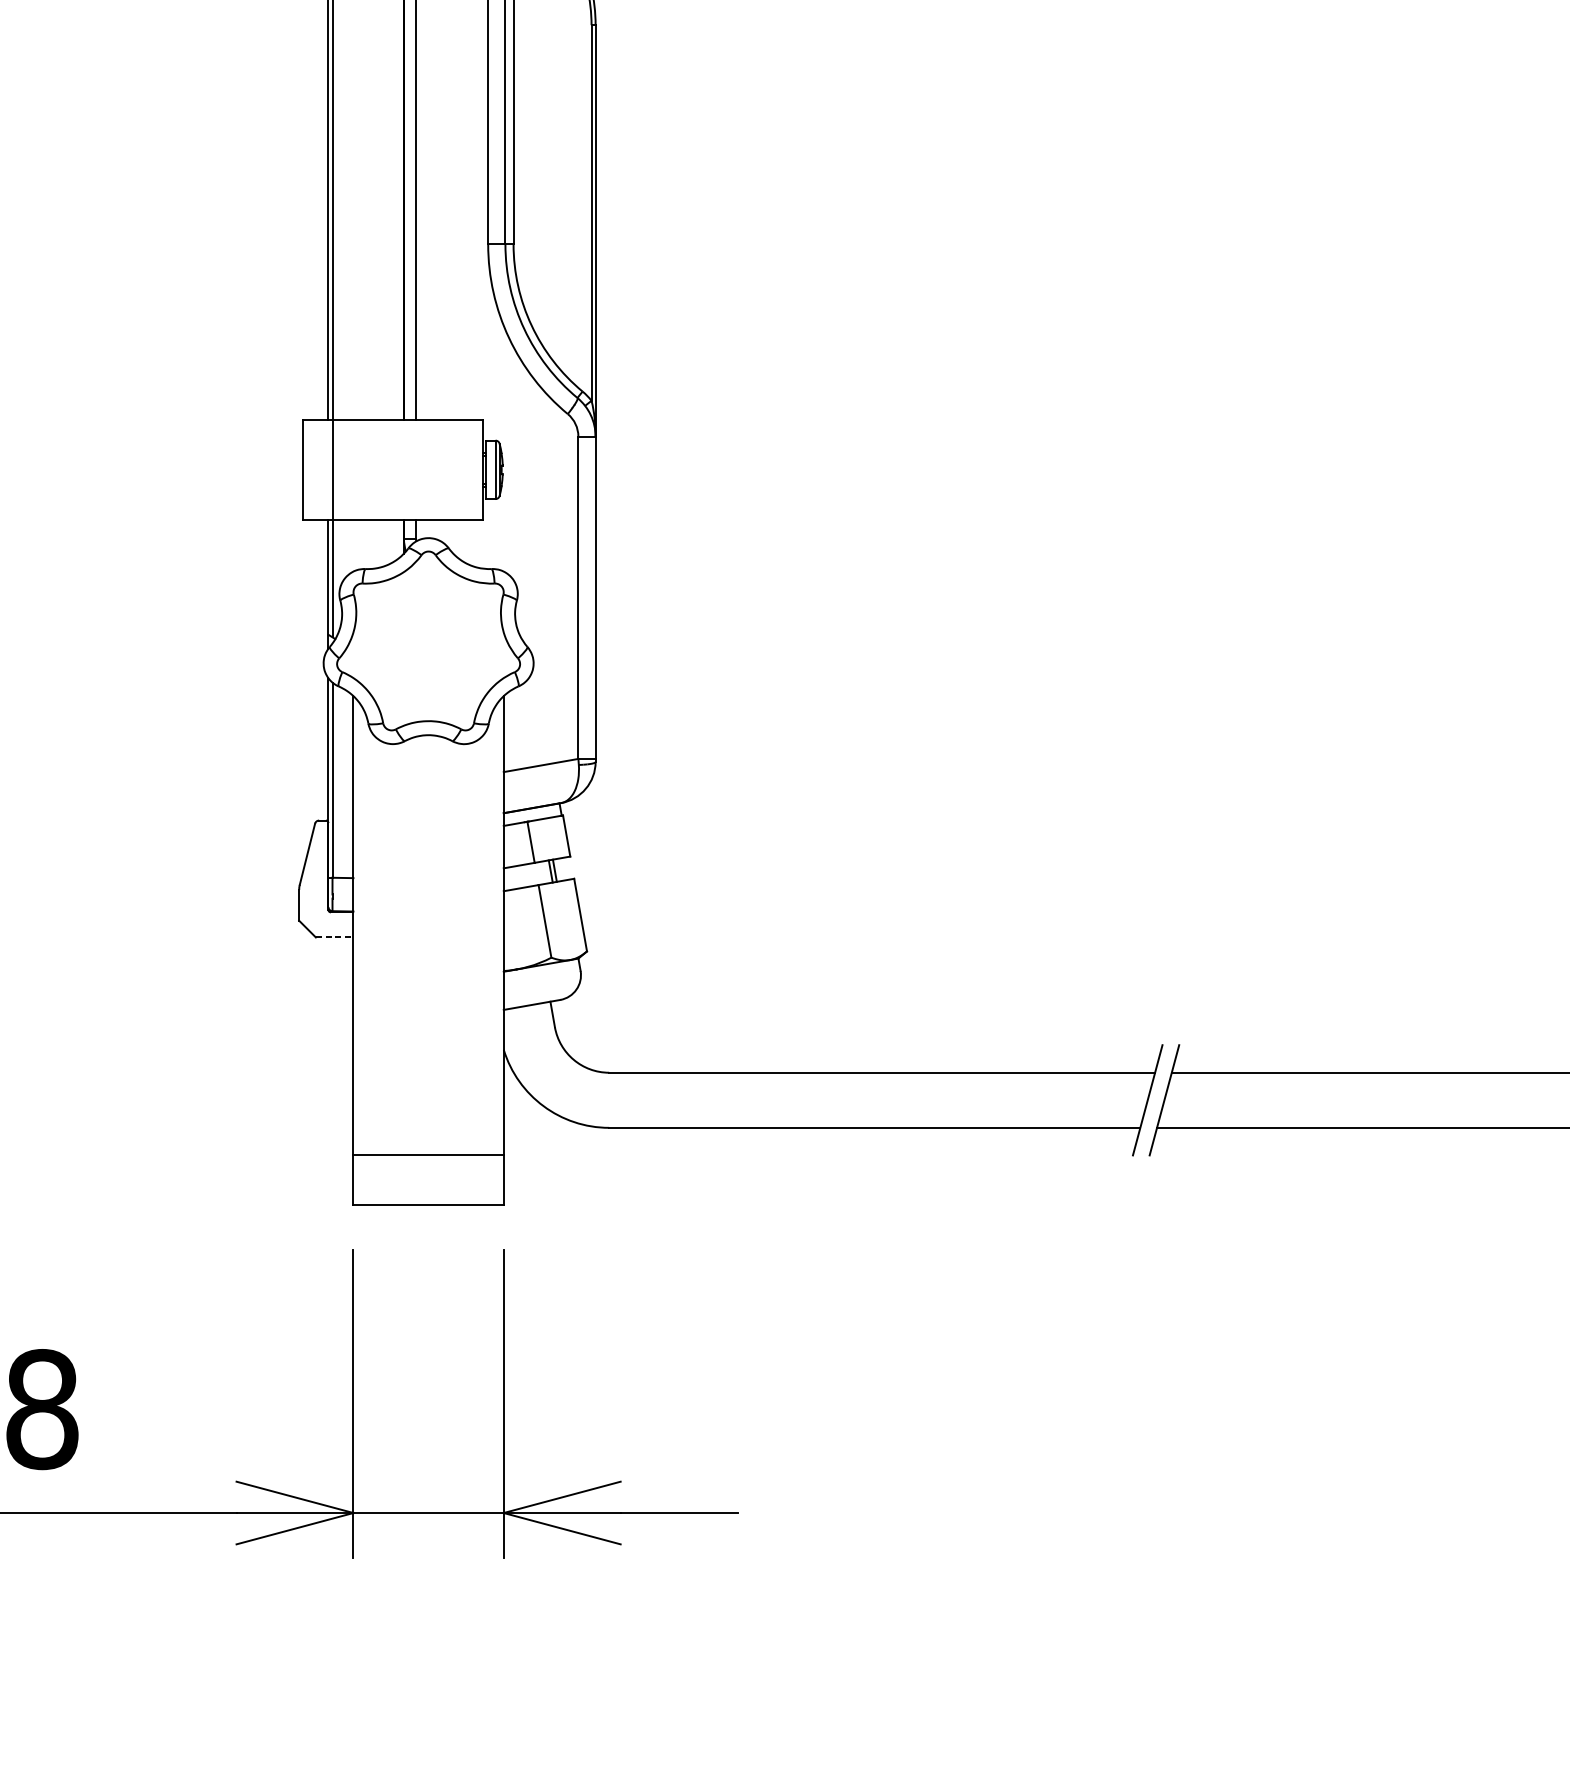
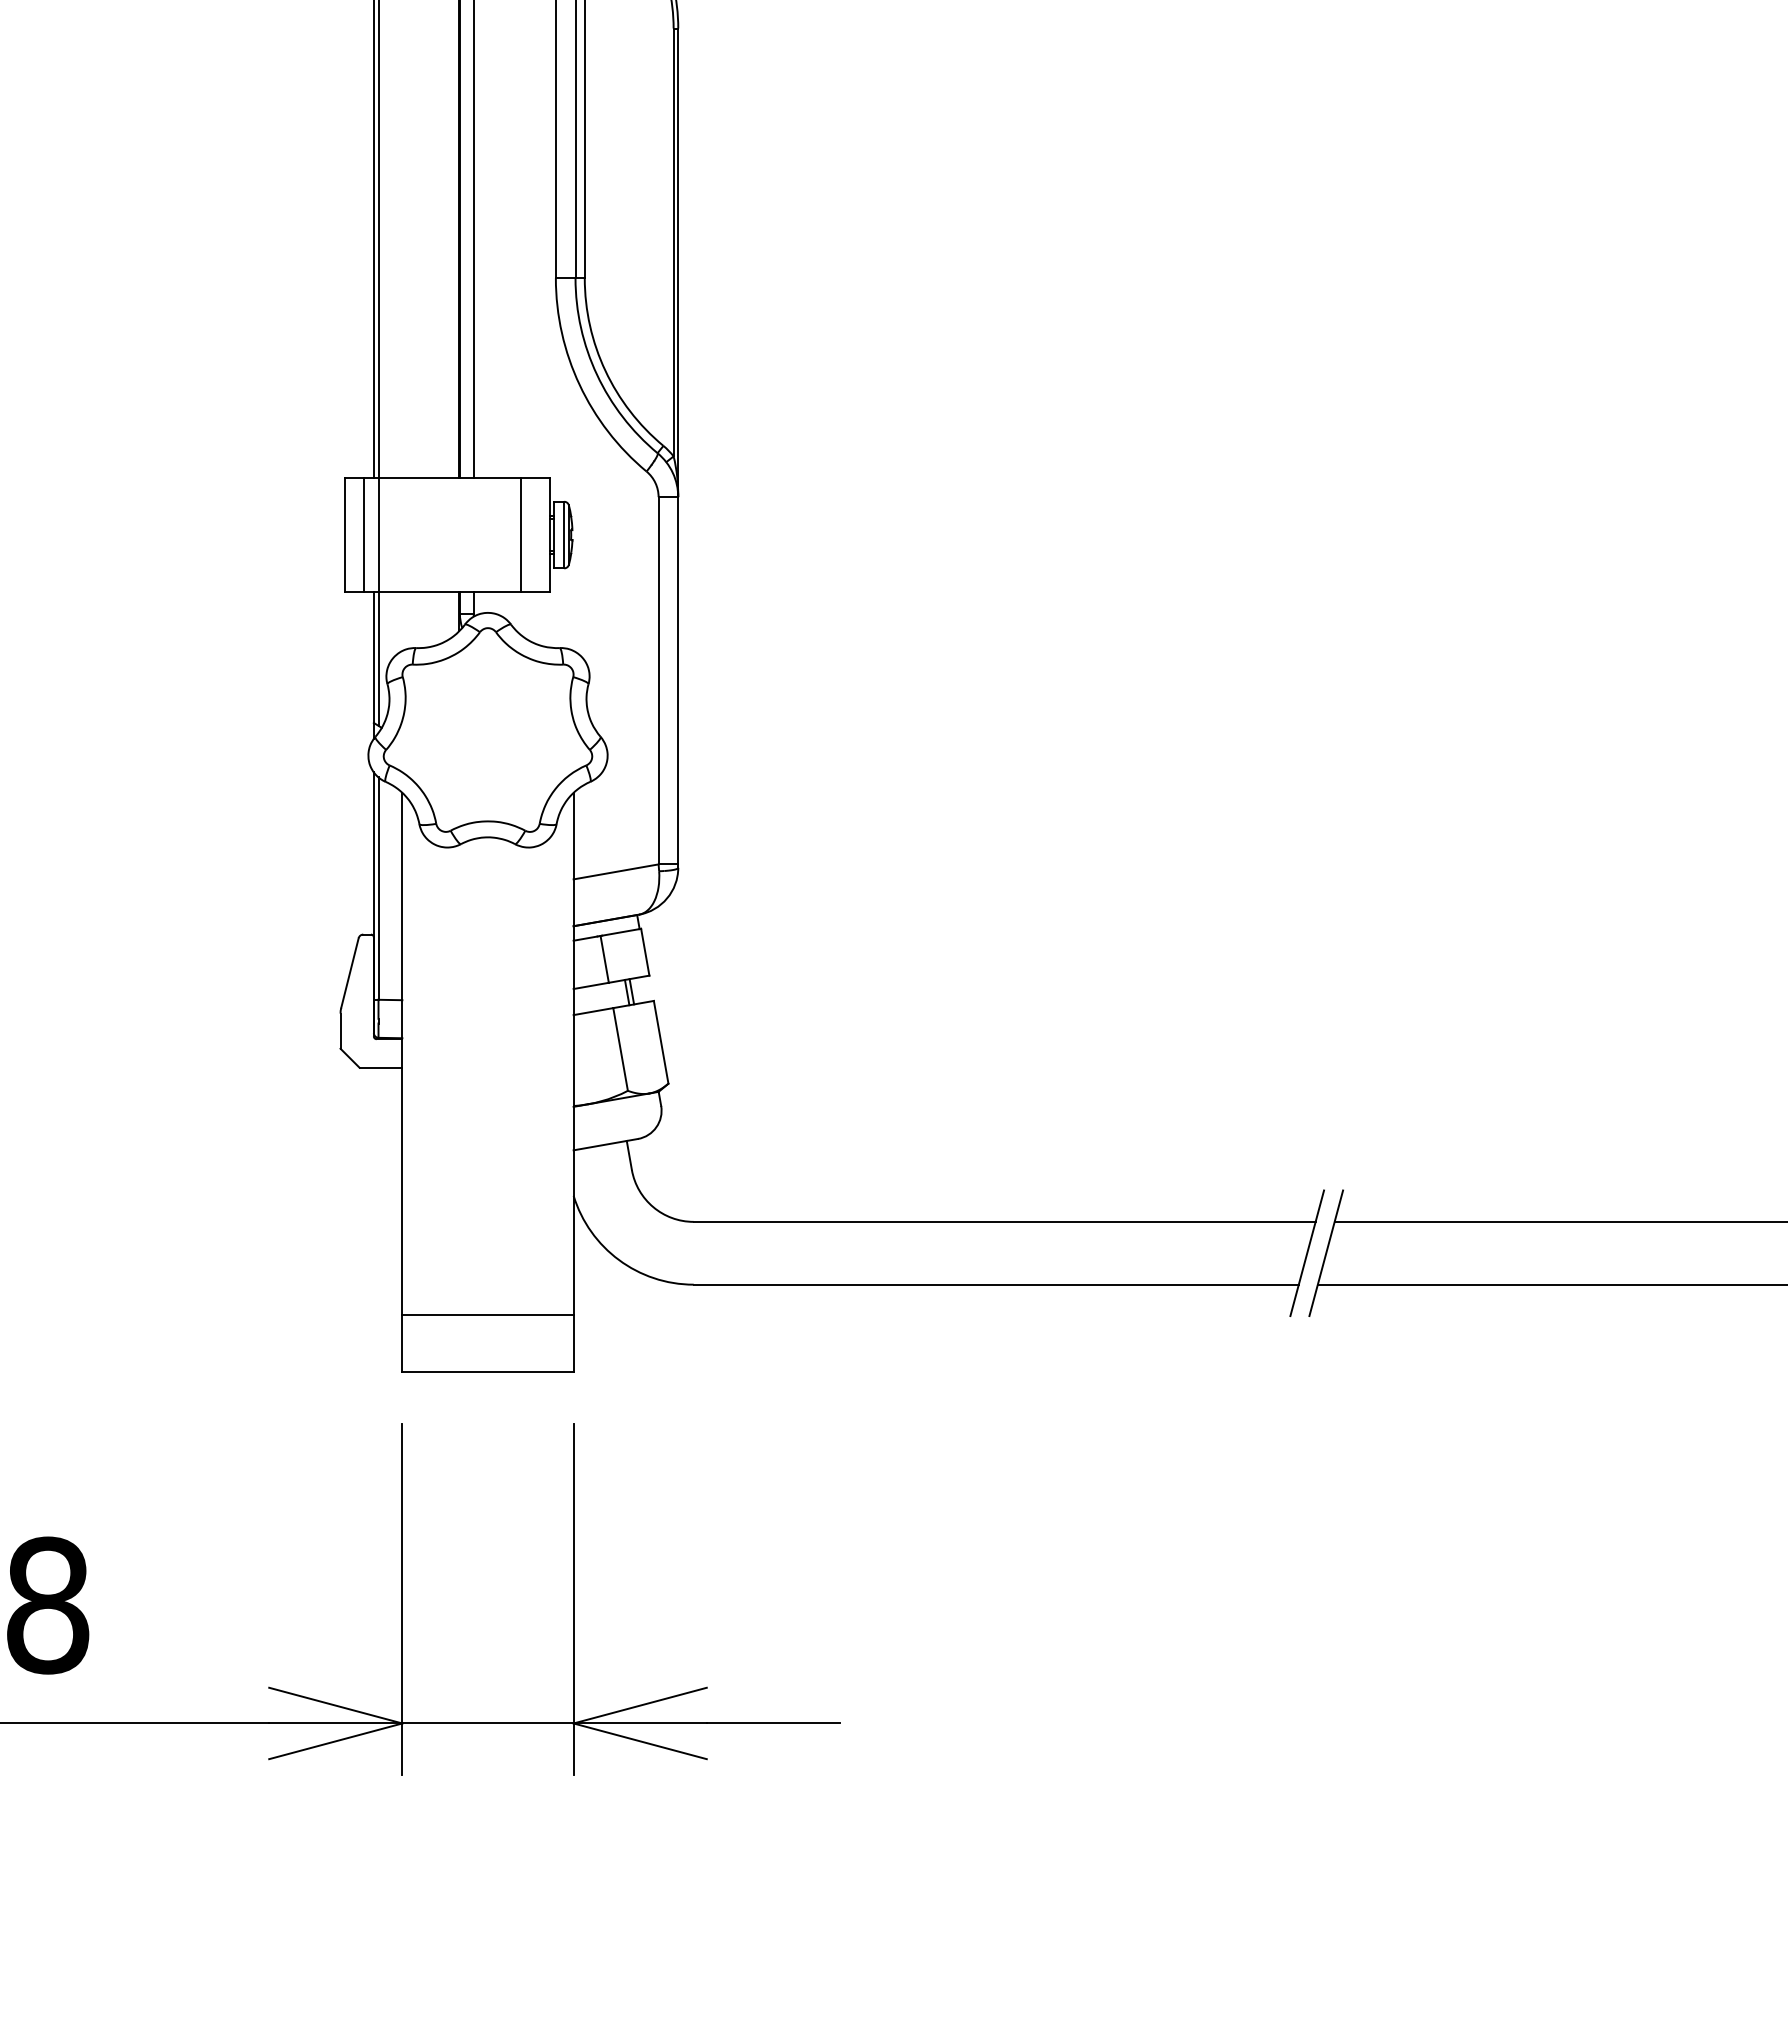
line: (320, 470) -> (364, 535), added
line: (458, 470) -> (521, 535), added
line: (335, 937) -> (381, 1067), dashed -> solid

